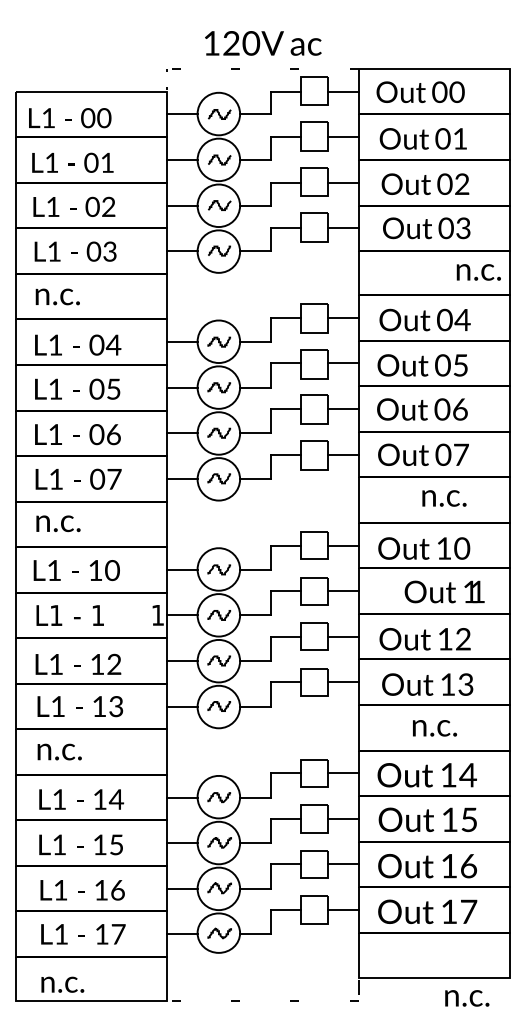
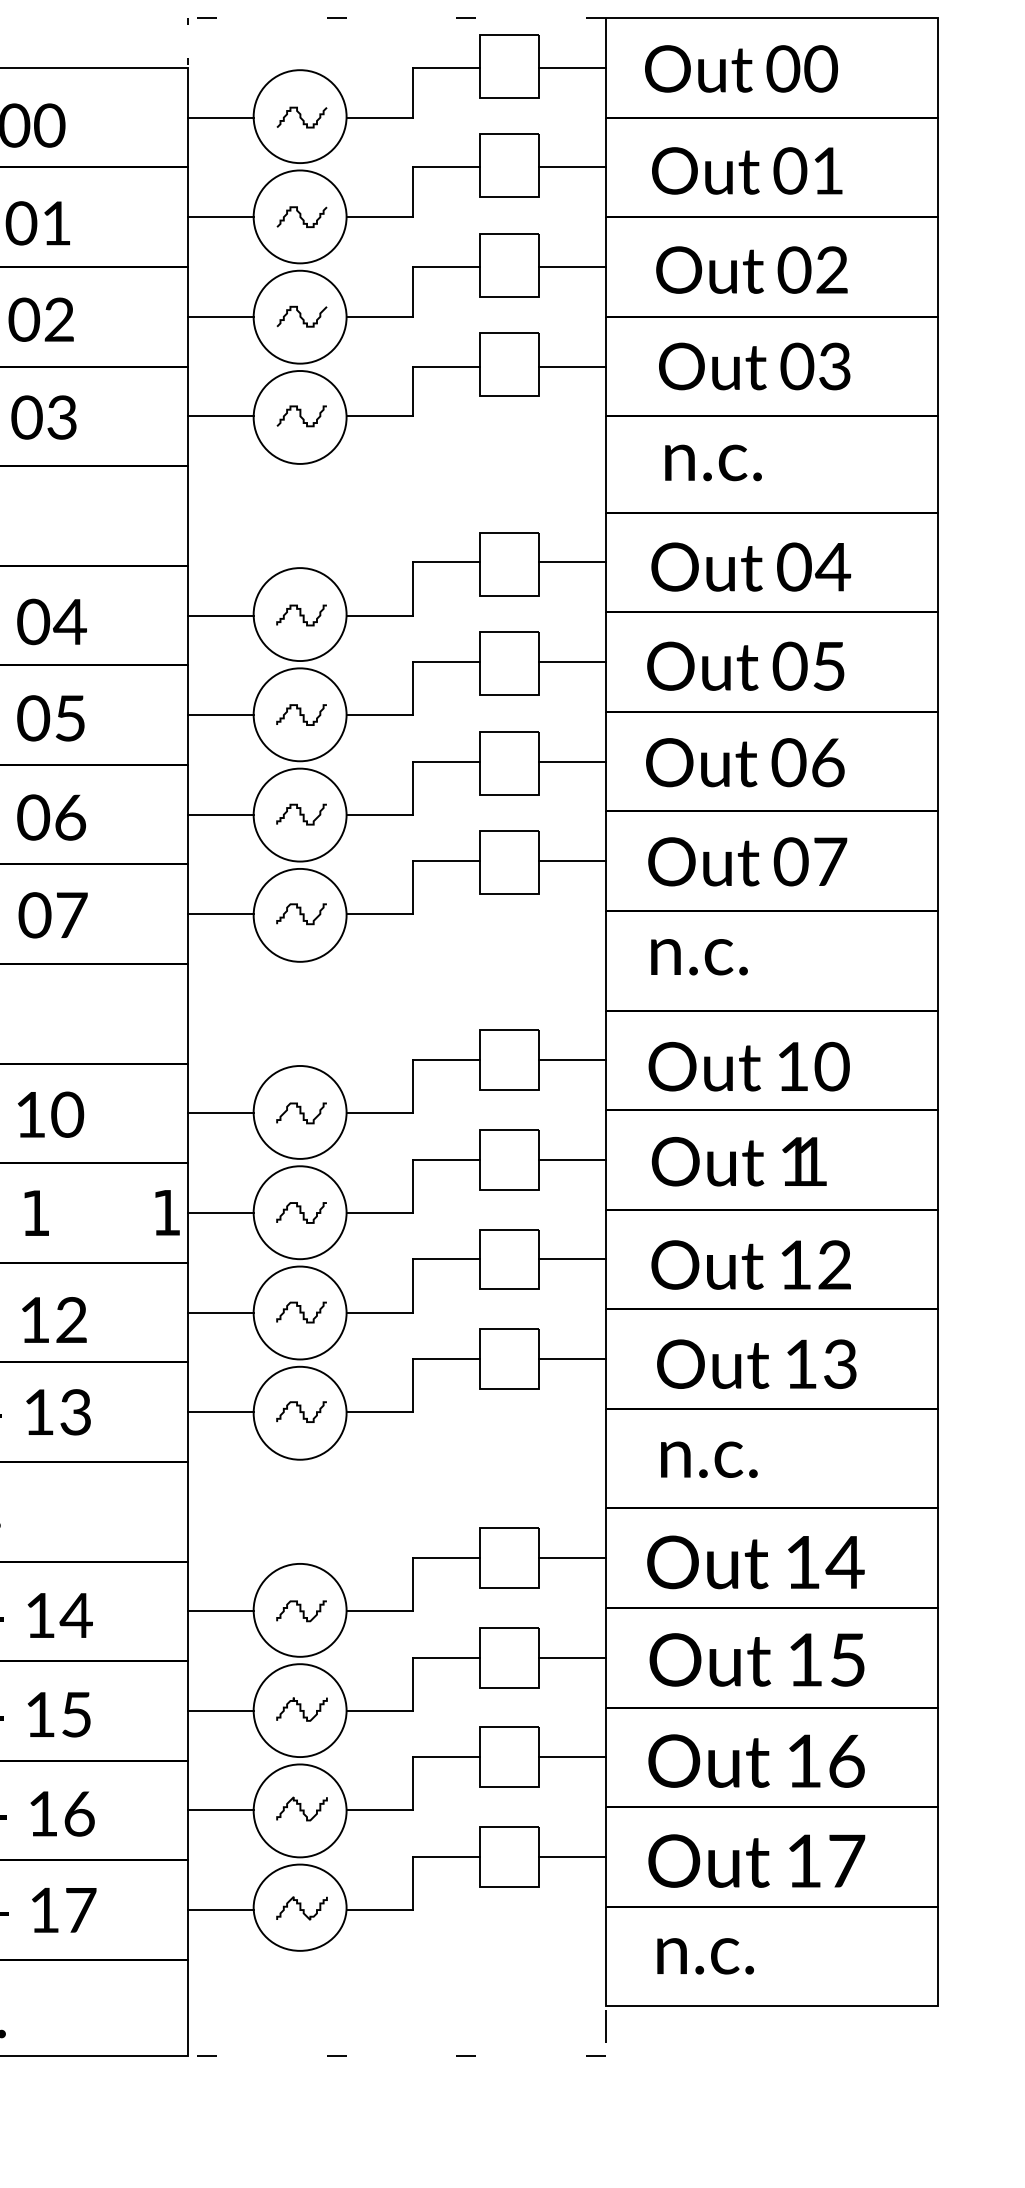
text: (478, 272) -> (712, 463), moved
text: (444, 498) -> (699, 957), moved
text: (444, 591) -> (738, 1160), moved
text: (435, 728) -> (710, 1460), moved
text: (467, 998) -> (706, 1956), moved

